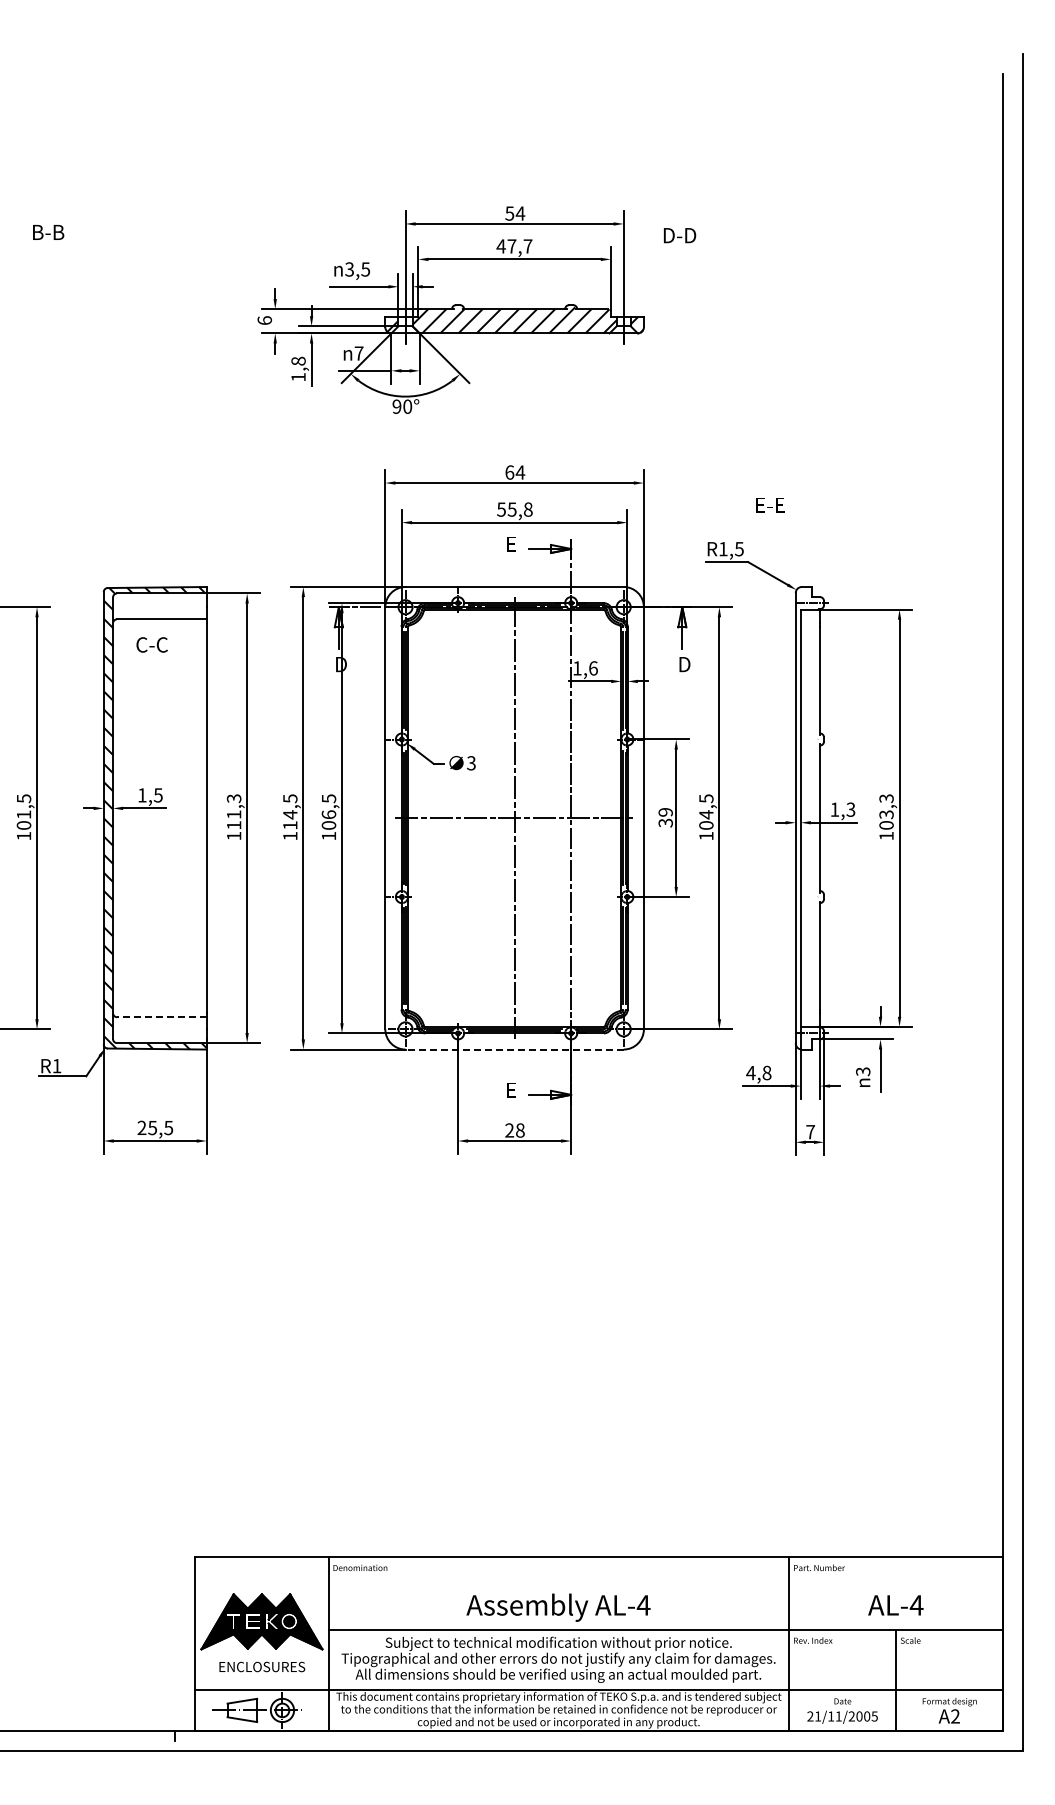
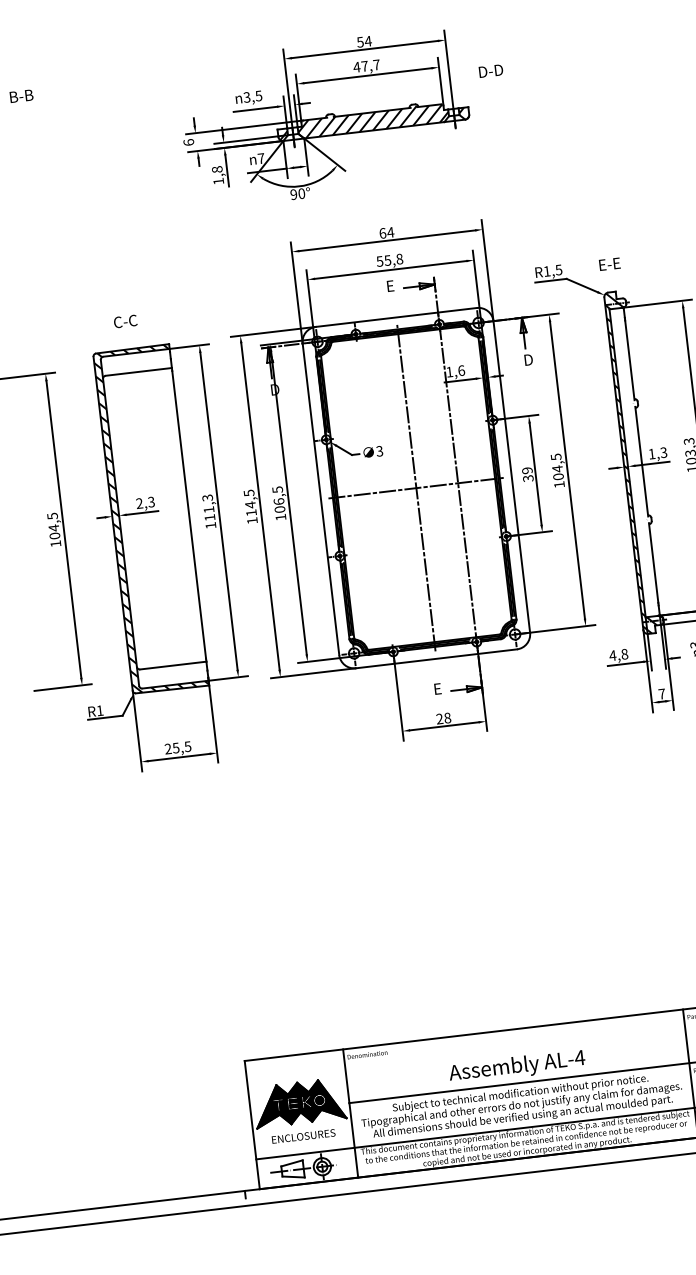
text: (680, 235) -> (491, 70), moved
text: (770, 505) -> (609, 264), moved
text: (151, 644) -> (125, 321), moved
text: (150, 795) -> (145, 502), 1,5 -> 2,3
text: (24, 814) -> (54, 527), 101,5 -> 104,5
hatch: (809, 818) -> (634, 462), added
line: (161, 1017) -> (173, 665), dashed -> solid
line: (514, 1049) -> (436, 658), dashed -> solid

